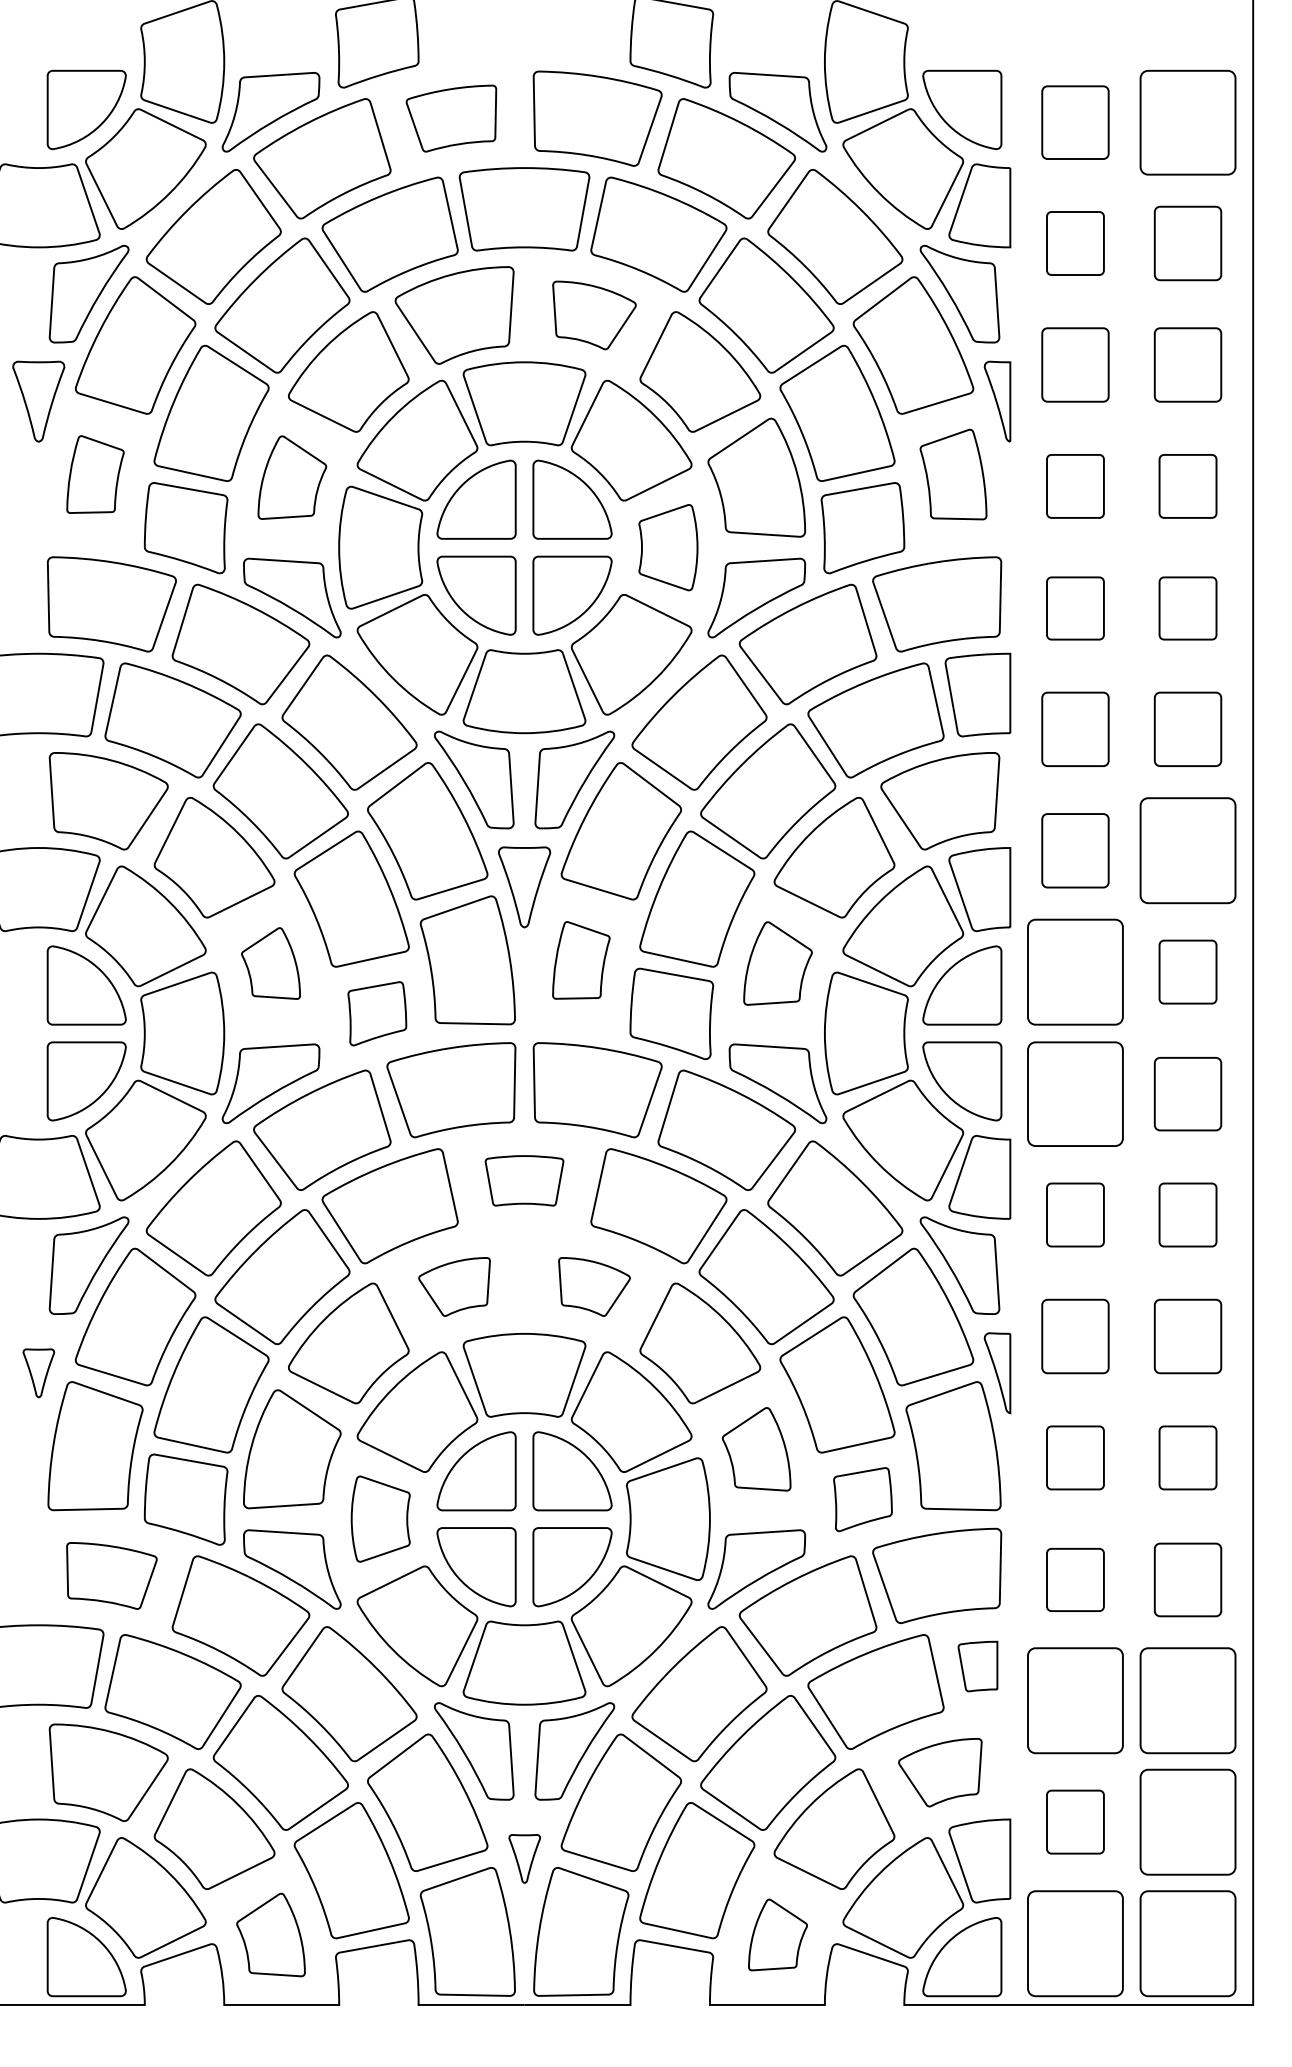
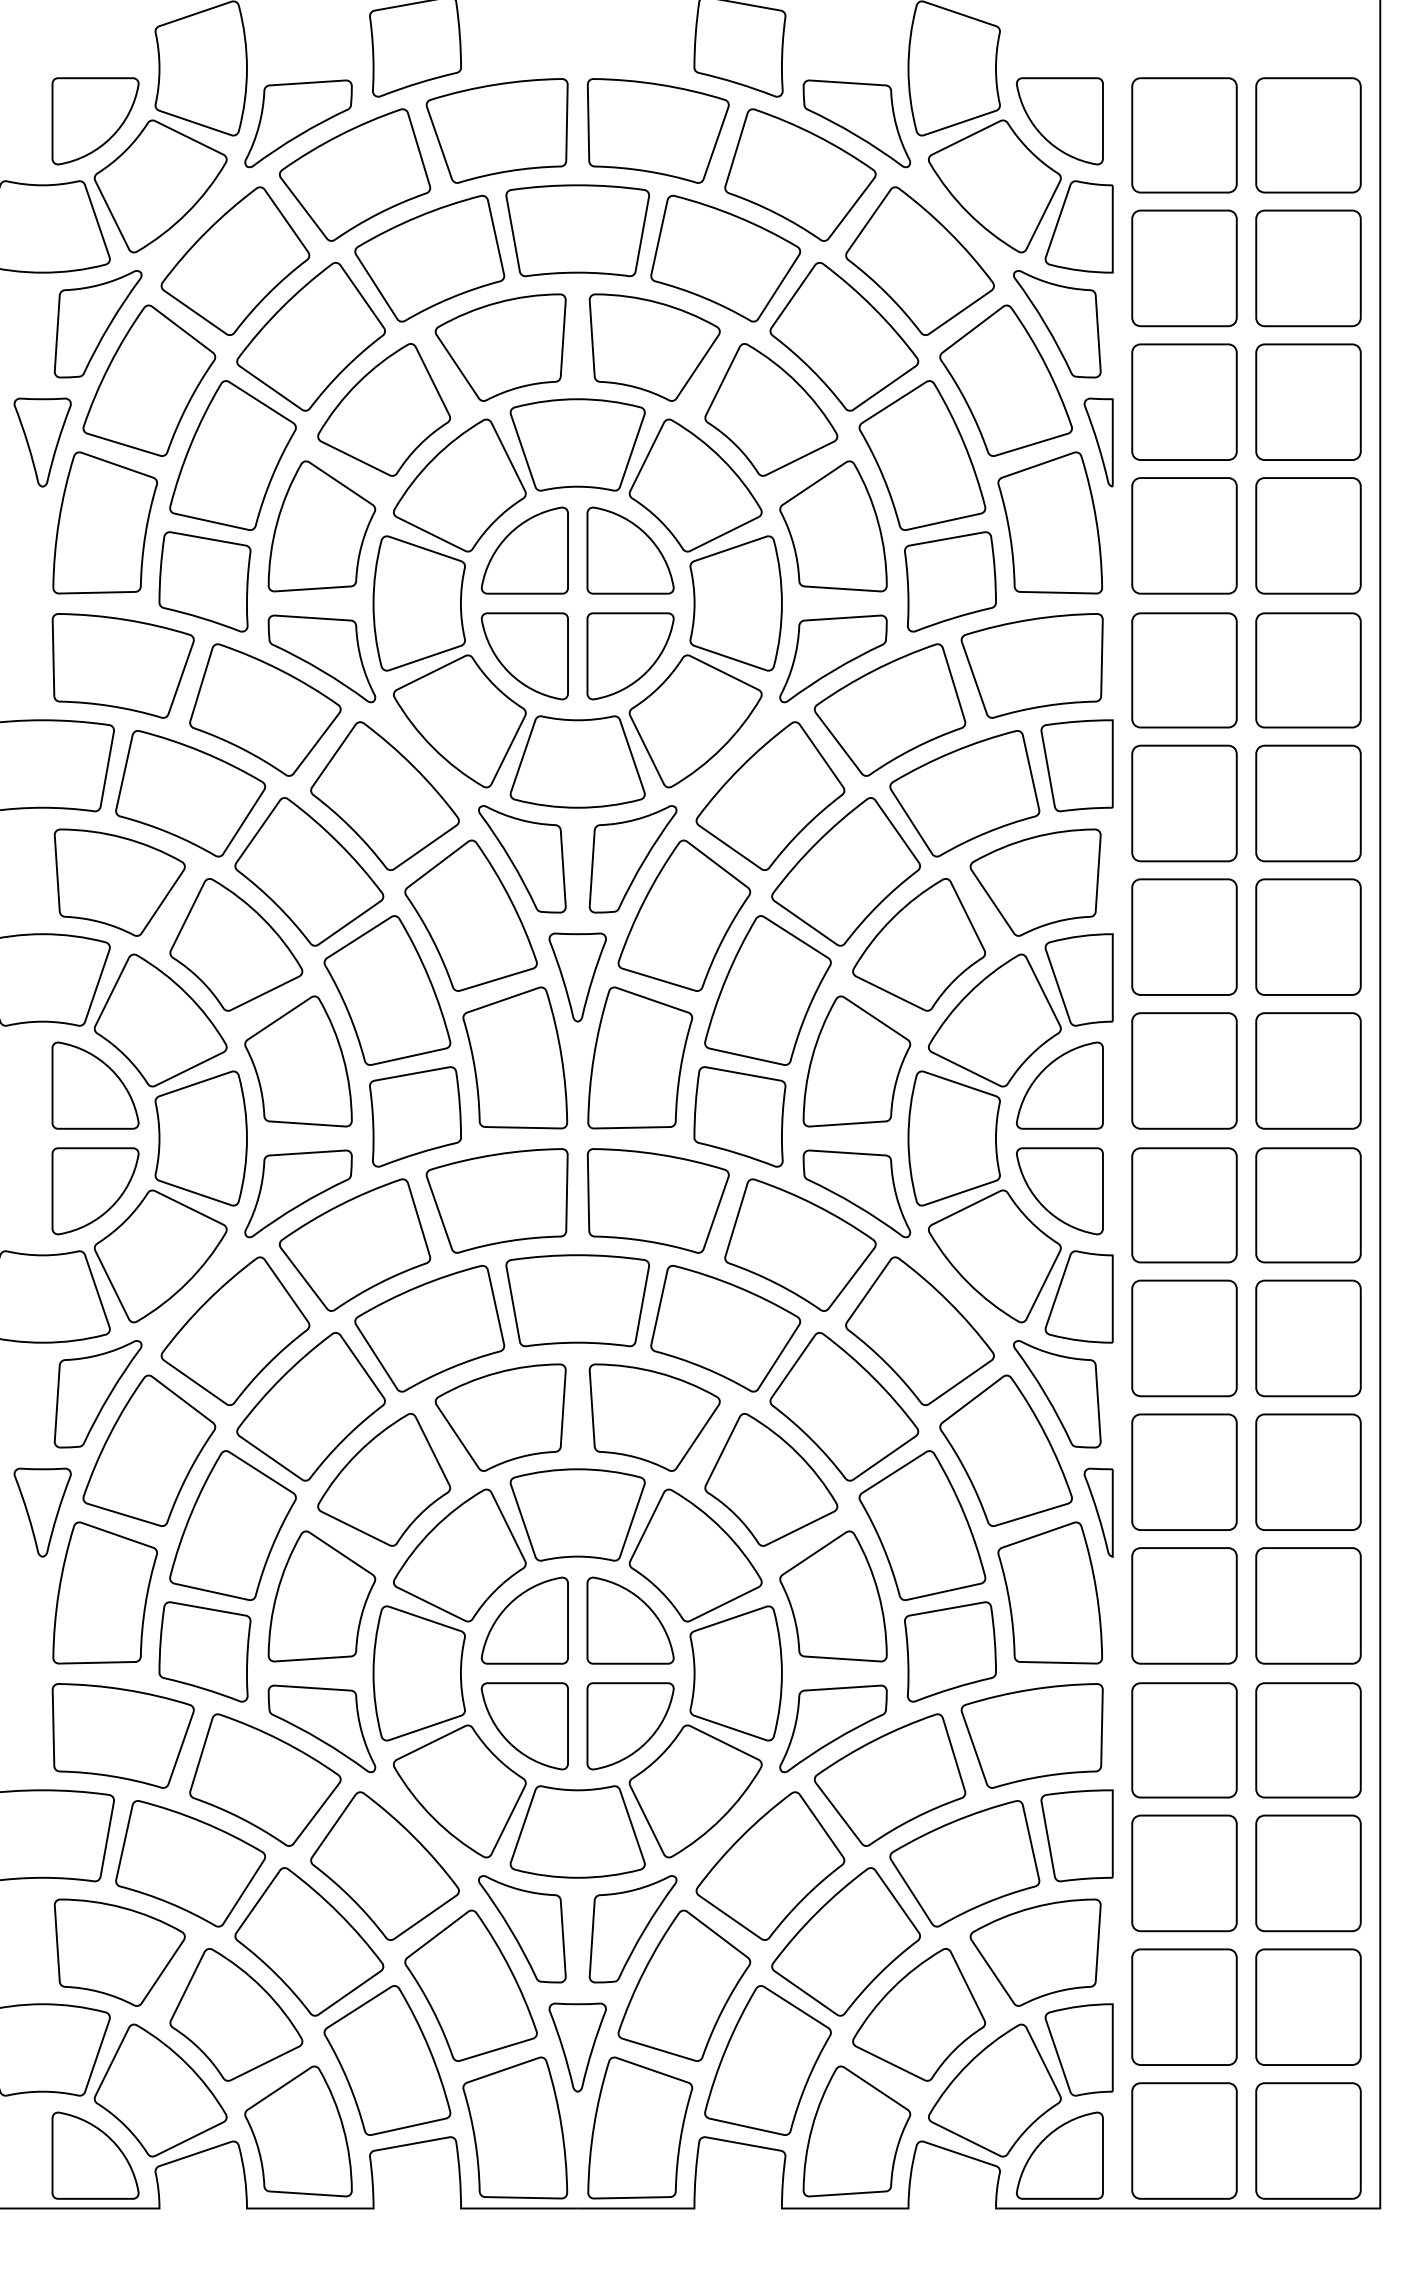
part: (451, 118) -> (497, 130), size x1.43
part: (1075, 122) -> (1184, 135), size x1.43
part: (1075, 243) -> (1184, 268), size x1.67
part: (1187, 243) -> (1307, 268), size x1.43
part: (594, 315) -> (654, 347), size x1.43
part: (1075, 364) -> (1184, 401), size x1.43
part: (1187, 364) -> (1307, 401), size x1.43
part: (95, 474) -> (105, 522), size x1.67
part: (953, 474) -> (1050, 522), size x1.43
part: (292, 477) -> (322, 526), size x1.43
part: (1075, 486) -> (1184, 536), size x1.67
part: (1187, 486) -> (1307, 536), size x1.67
part: (668, 547) -> (736, 603), size x1.43
part: (1075, 608) -> (1184, 670), size x1.67
part: (1187, 608) -> (1307, 670), size x1.67
part: (1075, 729) -> (1184, 803), size x1.43
part: (1187, 729) -> (1307, 803), size x1.43
part: (1075, 850) -> (1184, 936), size x1.43
part: (581, 960) -> (640, 1058), size x1.67
part: (270, 963) -> (297, 1061), size x1.67
part: (777, 963) -> (856, 1061), size x1.43
part: (1187, 971) -> (1307, 1070), size x1.67
part: (377, 1013) -> (415, 1116), size x1.43
part: (1187, 1093) -> (1307, 1204), size x1.43
part: (524, 1180) -> (577, 1300), size x1.67
part: (1075, 1214) -> (1184, 1337), size x1.67
part: (1187, 1214) -> (1307, 1337), size x1.67
part: (454, 1286) -> (500, 1417), size x1.67
part: (594, 1286) -> (654, 1417), size x1.67
part: (1075, 1336) -> (1184, 1472), size x1.43
part: (1187, 1336) -> (1307, 1472), size x1.43
part: (38, 1373) -> (42, 1512), size x1.67
part: (756, 1449) -> (833, 1596), size x1.43
part: (1075, 1457) -> (1184, 1605), size x1.67
part: (1187, 1457) -> (1307, 1605), size x1.67
part: (862, 1499) -> (949, 1651), size x1.43
part: (380, 1518) -> (419, 1672), size x1.43
part: (111, 1575) -> (122, 1735), size x1.43
part: (1075, 1579) -> (1184, 1739), size x1.67
part: (1187, 1579) -> (1307, 1739), size x1.43
part: (977, 1666) -> (1076, 1835), size x1.67
part: (940, 1772) -> (1035, 1952), size x1.43
part: (1075, 1821) -> (1184, 2006), size x1.67
part: (524, 1858) -> (577, 2047), size x1.67
part: (270, 1934) -> (297, 2130), size x1.43
part: (777, 1934) -> (856, 2130), size x1.67

